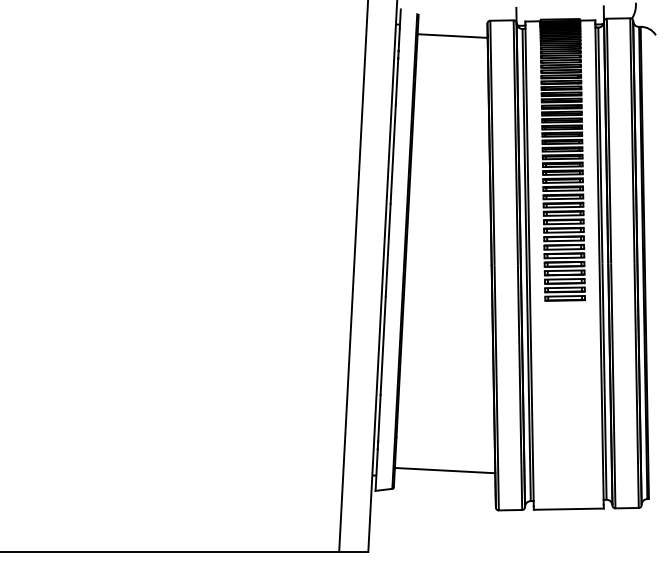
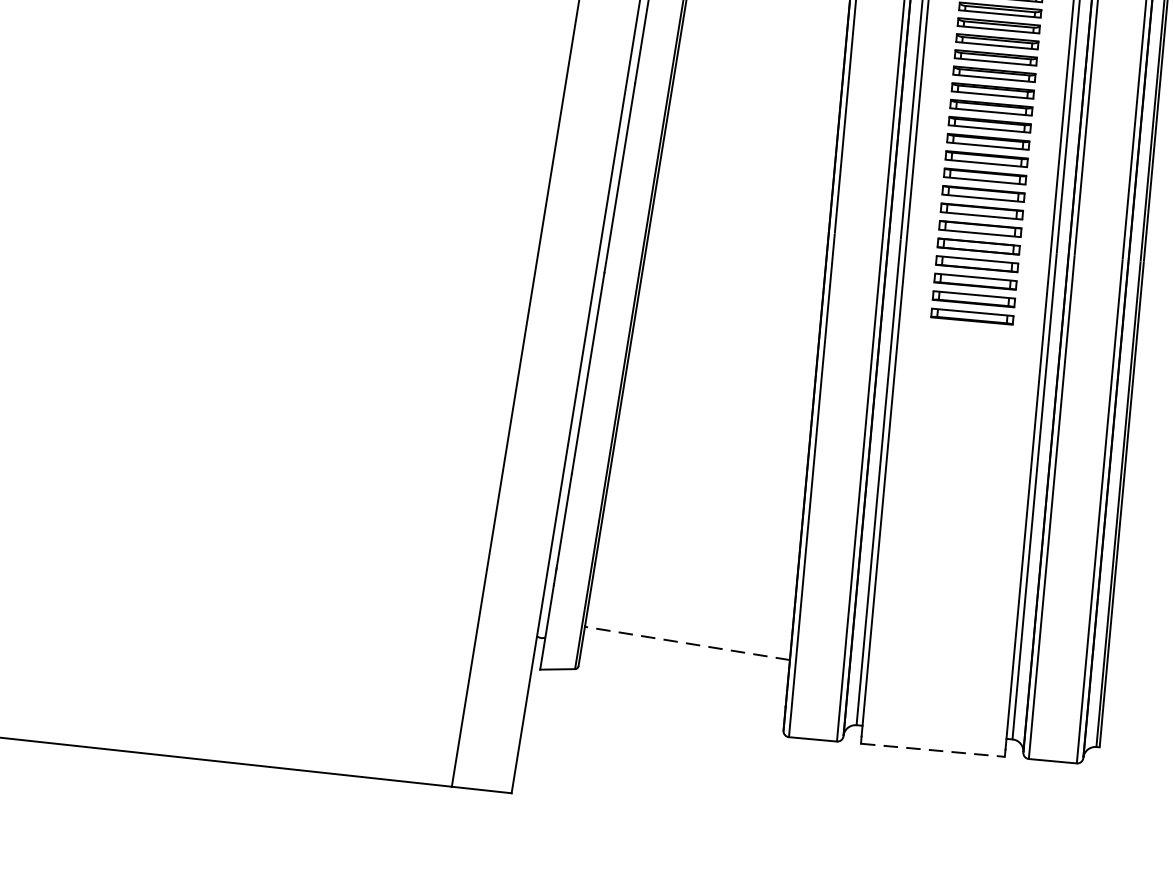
line: (444, 470) -> (686, 643), solid -> dashed
line: (568, 509) -> (932, 750), solid -> dashed

